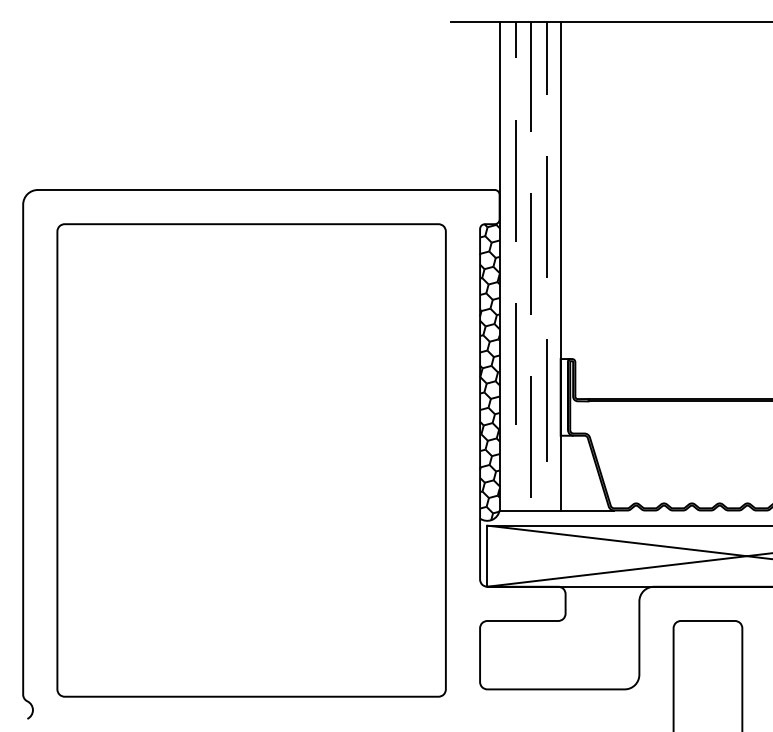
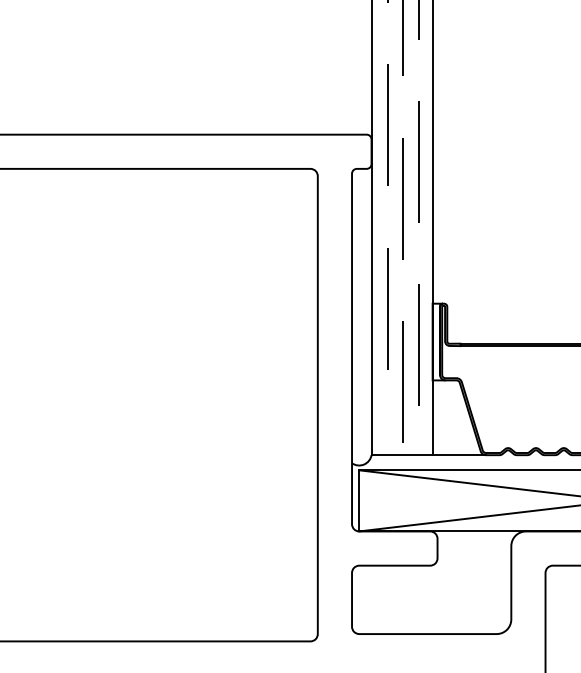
hatch: (489, 371) -> (361, 316), removed

